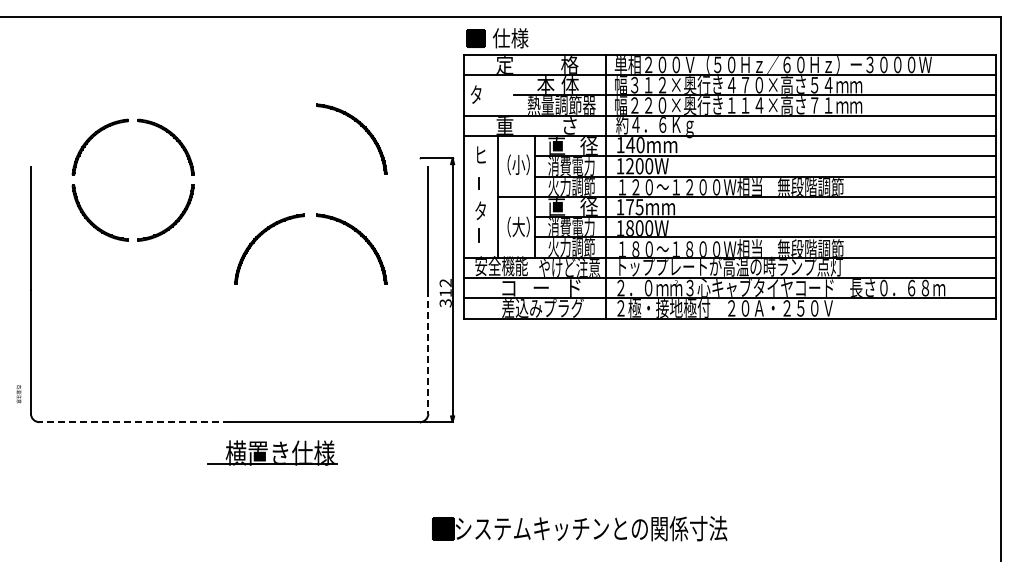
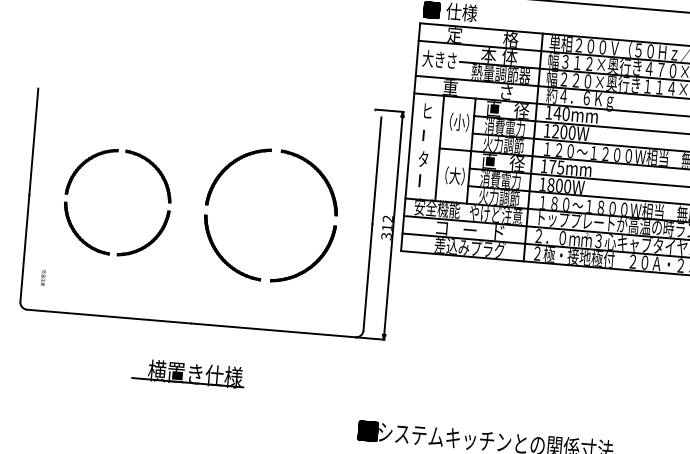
text: (489, 94) -> (439, 59), タ -> 大きさ
part: (361, 127) -> (326, 78), removed
part: (105, 129) -> (97, 156), moved
line: (428, 352) -> (368, 277), dashed -> solid
part: (304, 363) -> (260, 278), added
text: (18, 394) -> (42, 278), moved
line: (134, 422) -> (109, 316), dashed -> solid
part: (272, 452) -> (188, 373), moved

